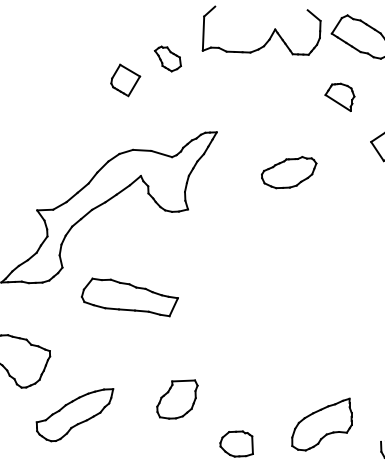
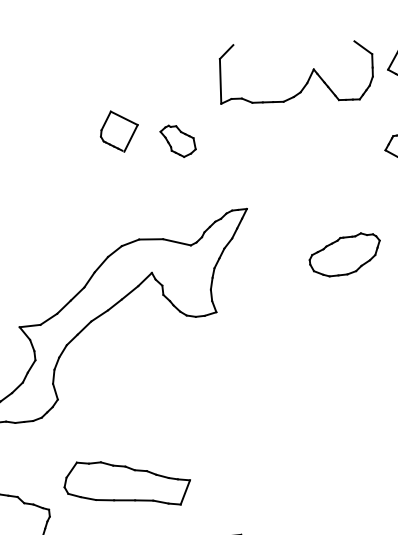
part: (167, 58) -> (177, 140), moved
part: (125, 80) -> (119, 131), moved
part: (129, 297) -> (126, 483), moved

